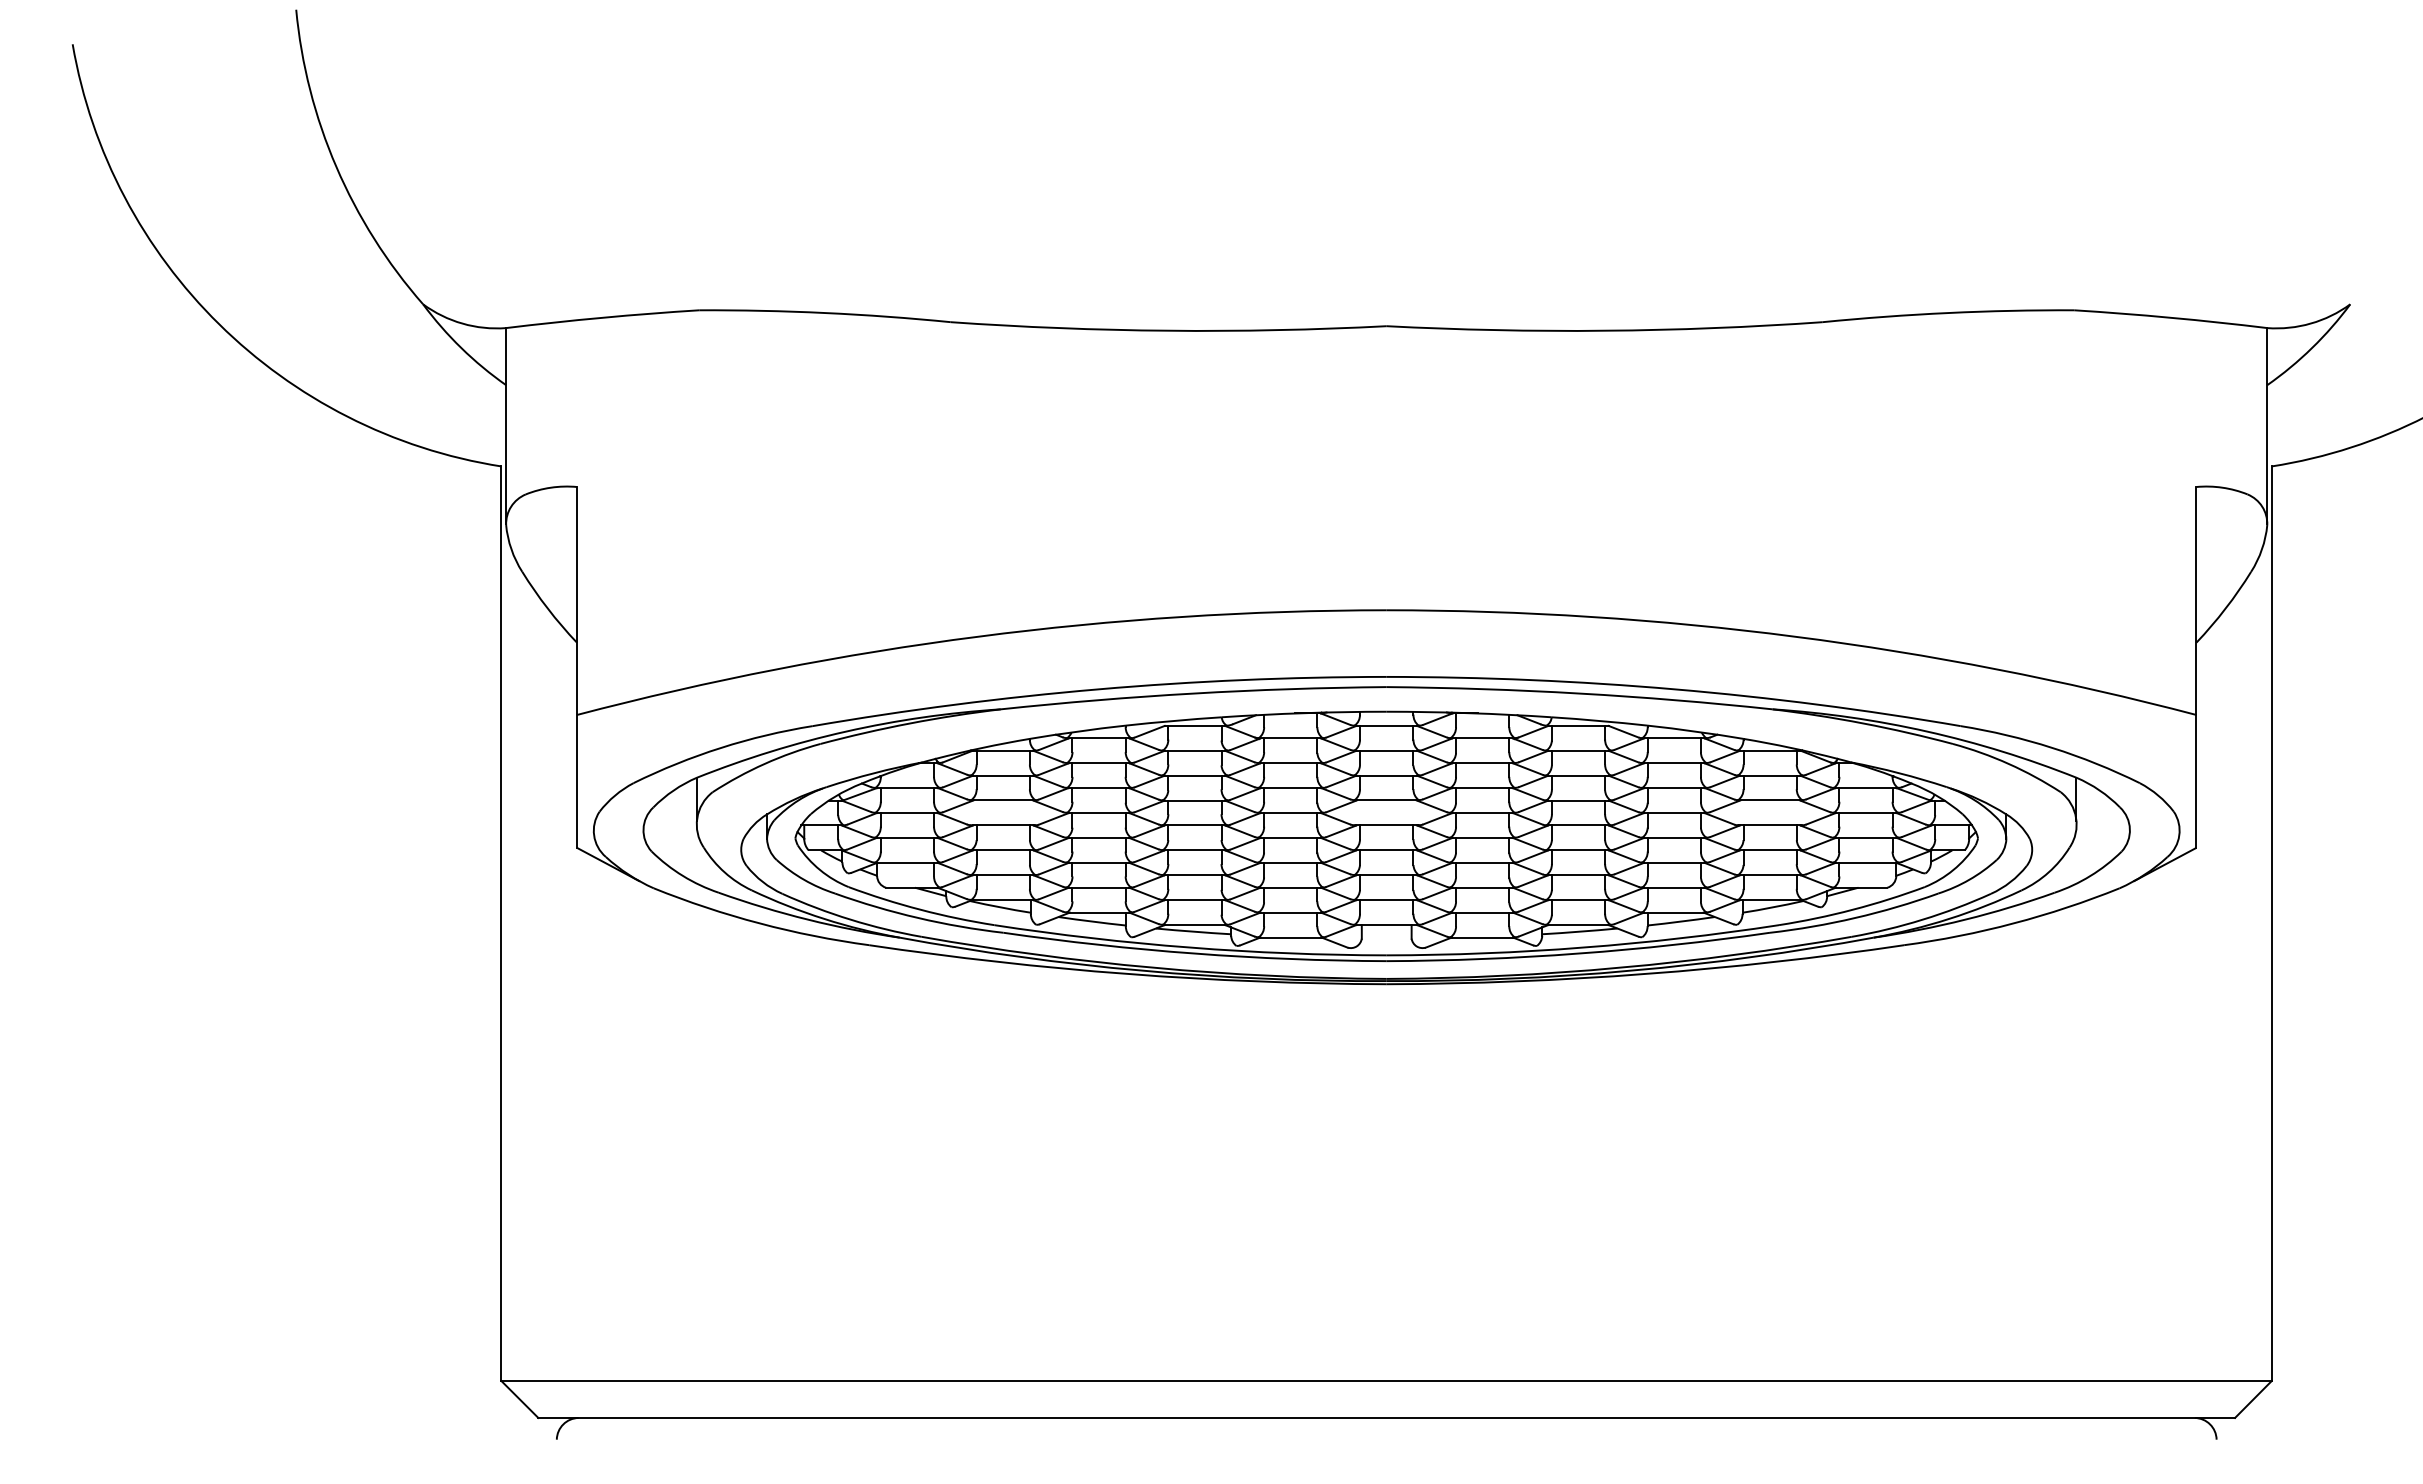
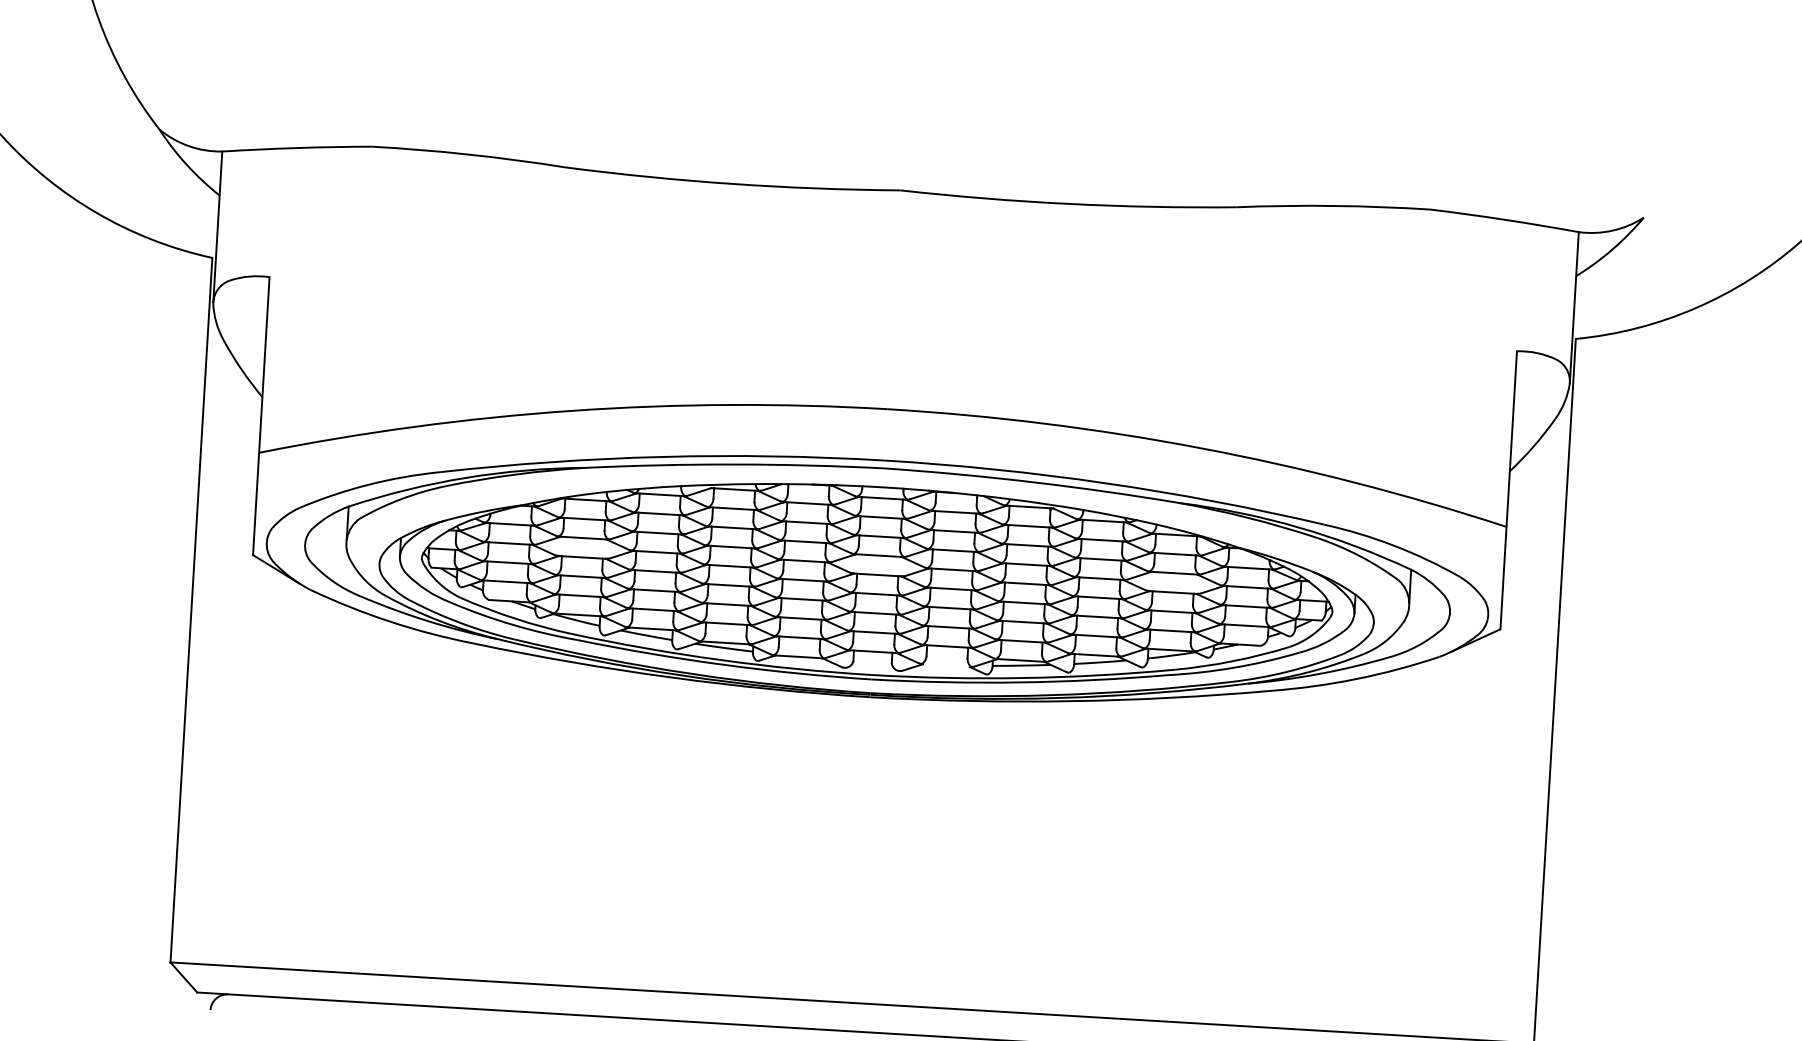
line: (1482, 937) -> (946, 665), removed

